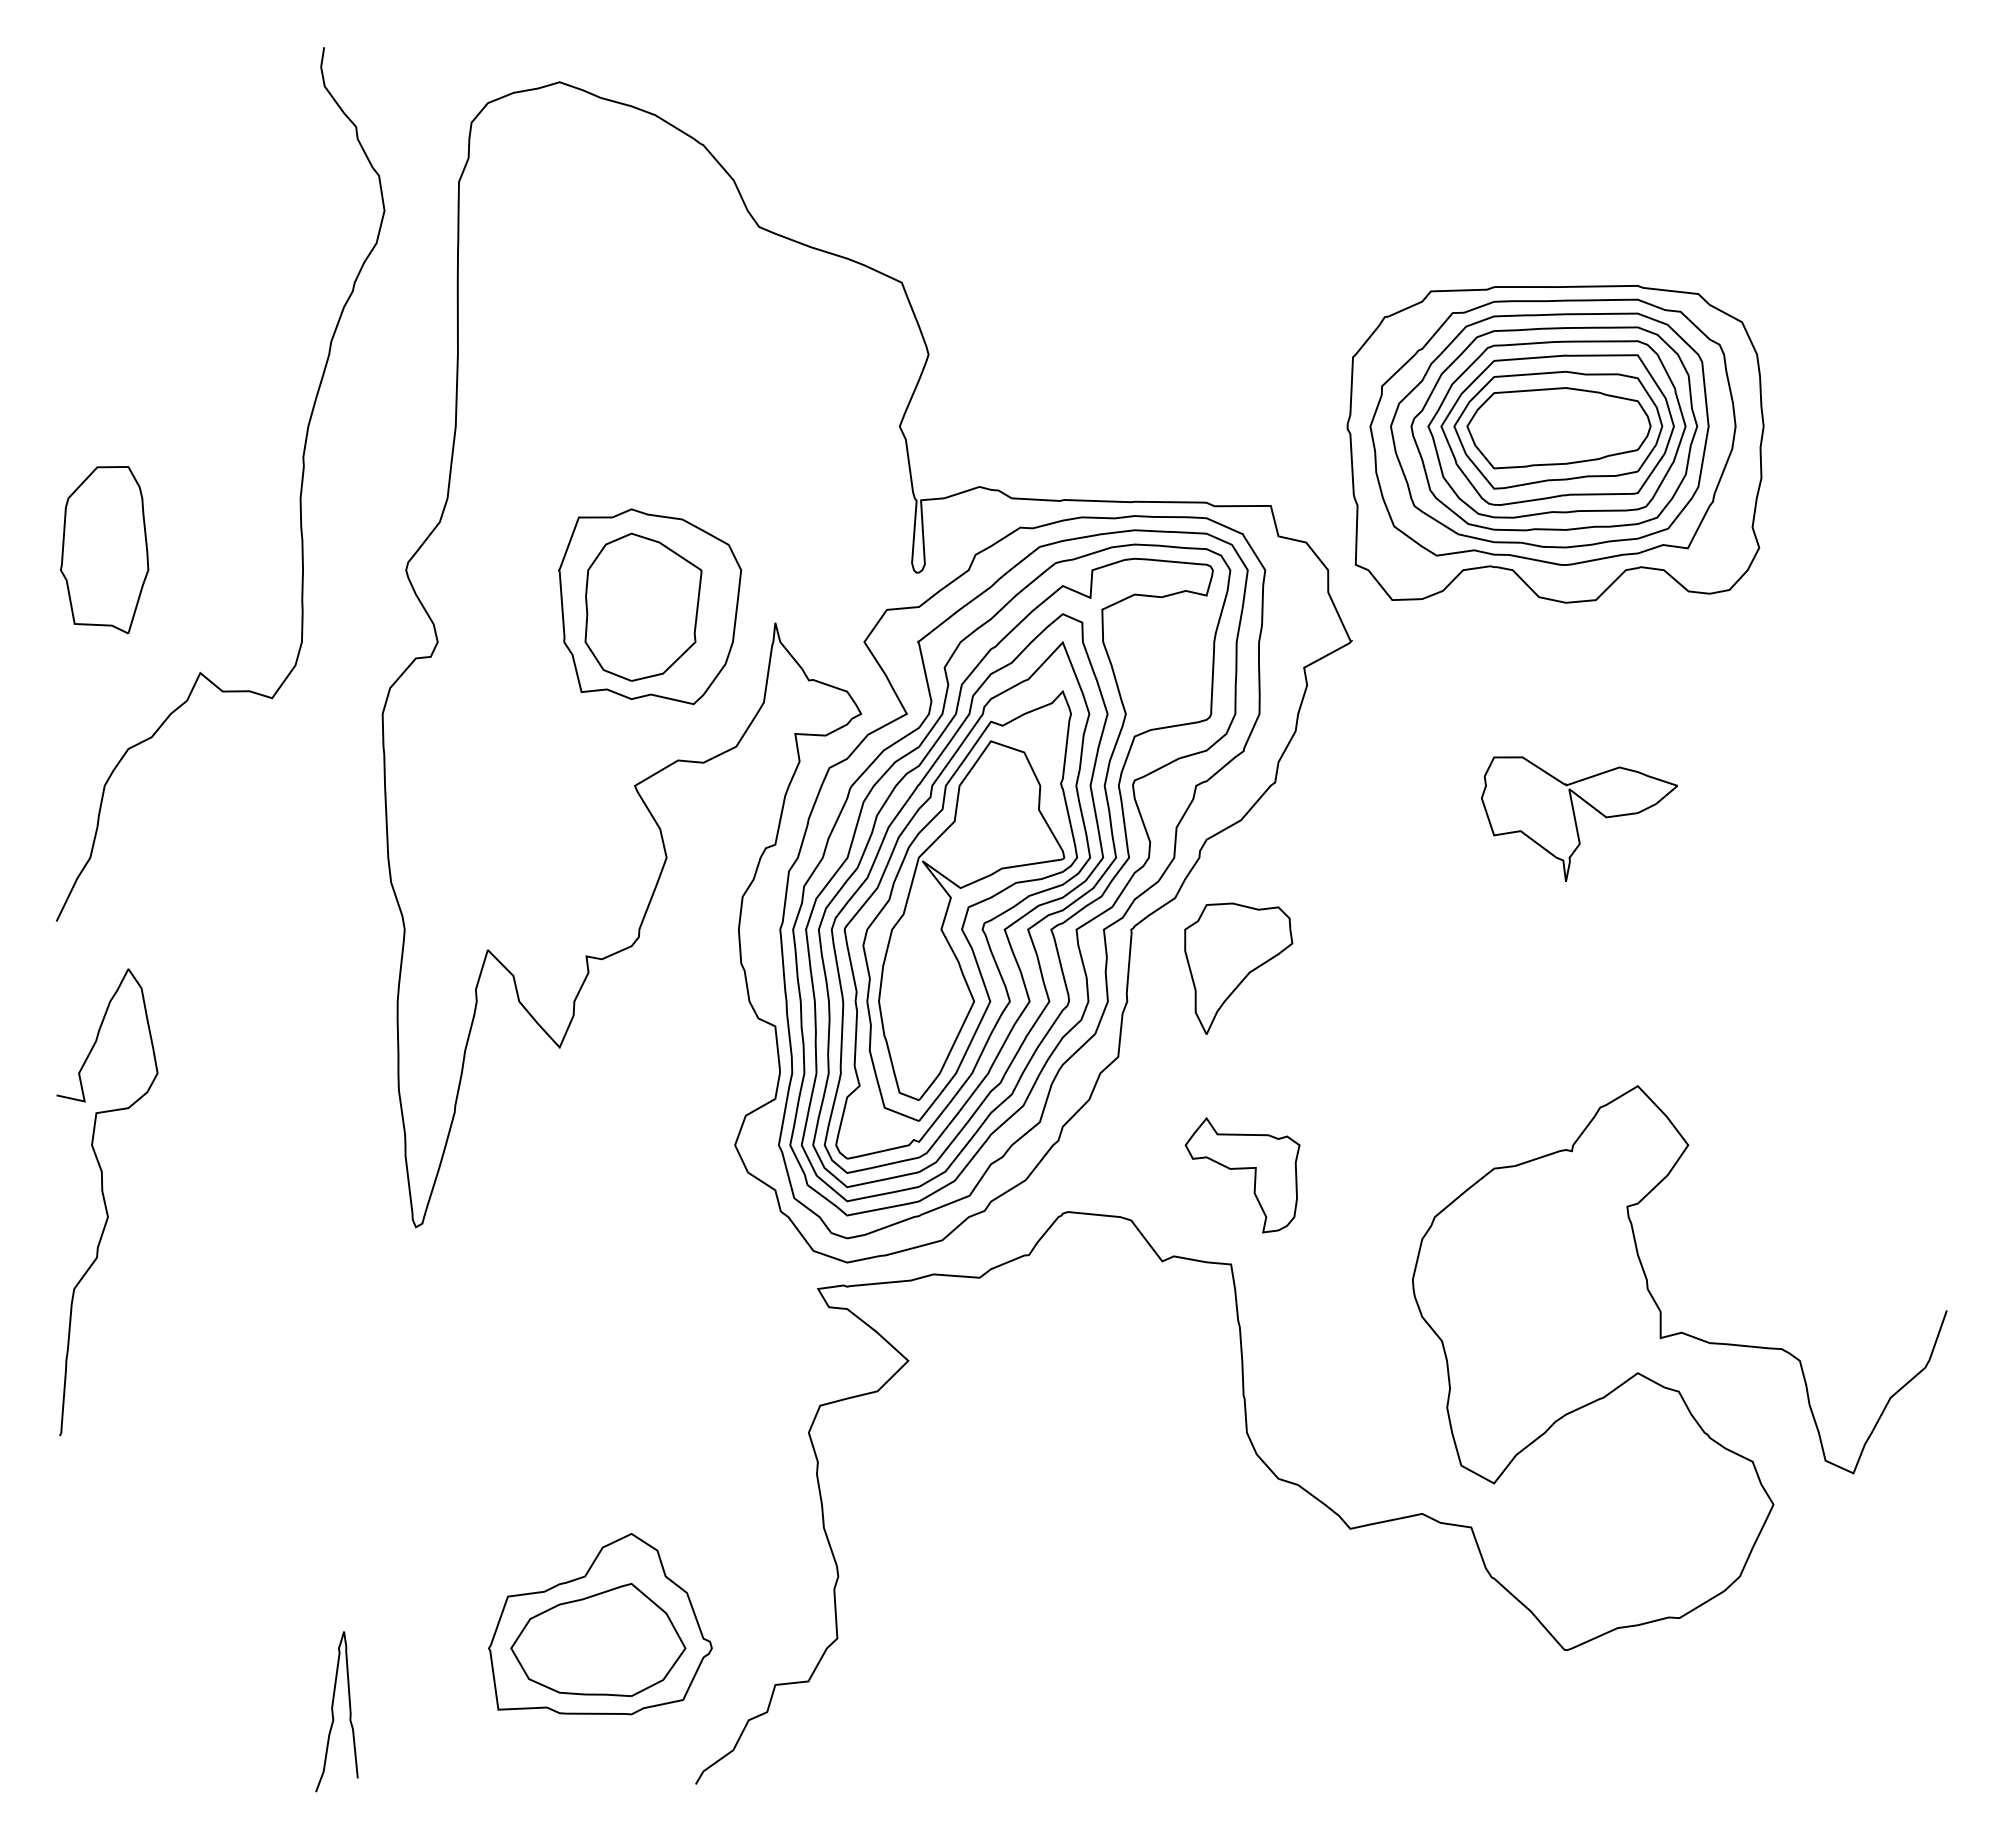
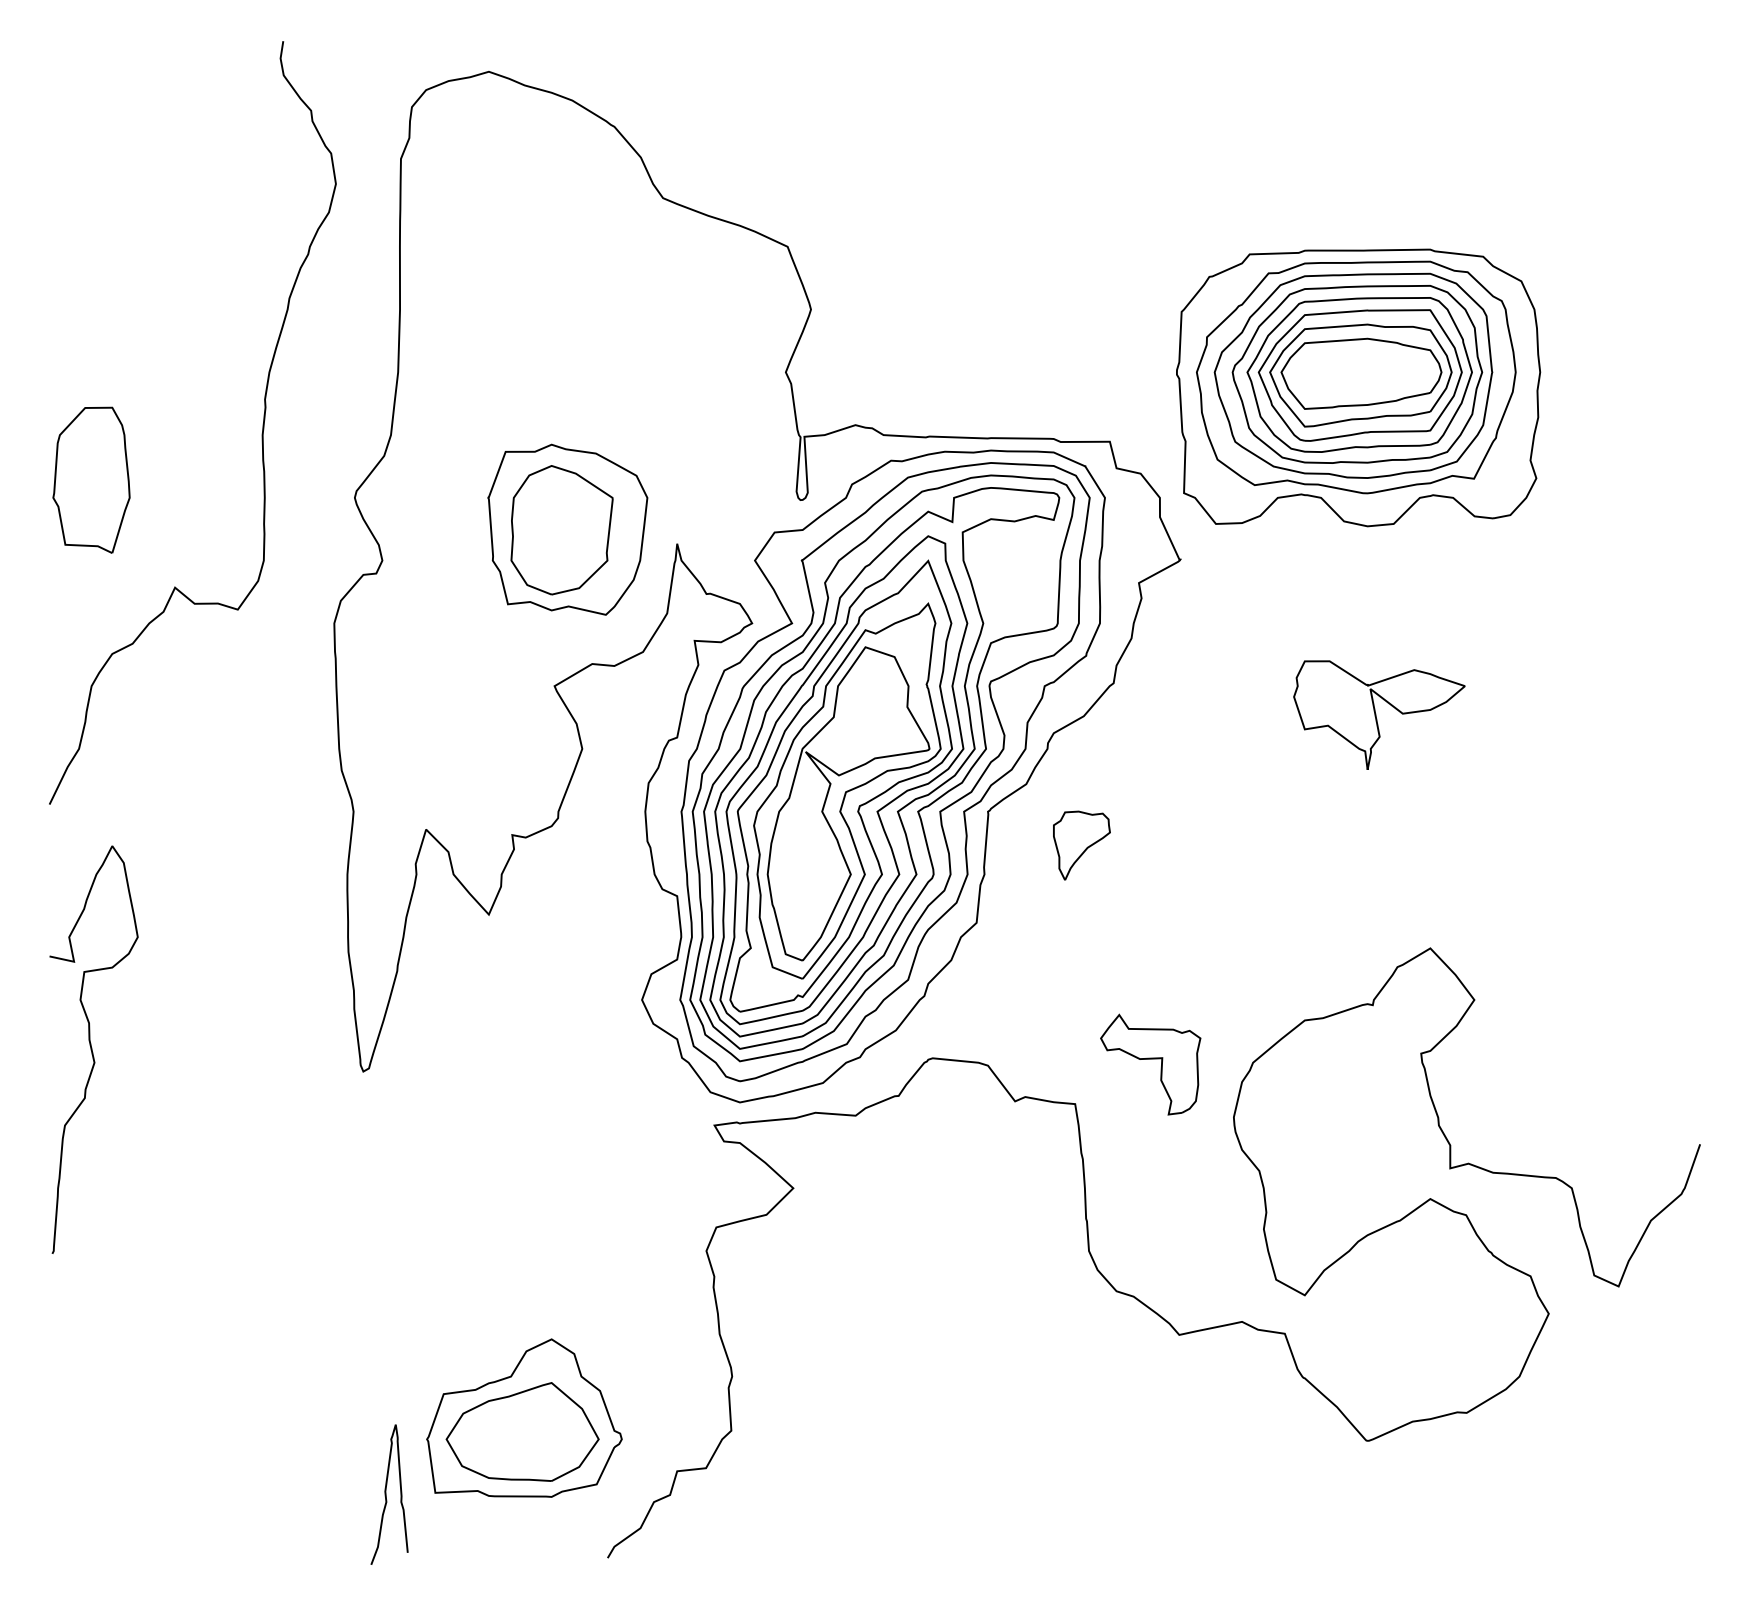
part: (1238, 968) -> (1081, 845), size x0.6
part: (1242, 1175) -> (1150, 1064), moved
curve: (333, 1711) -> (386, 1494), moved

